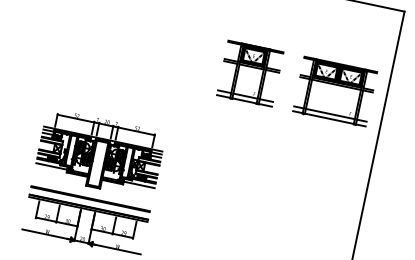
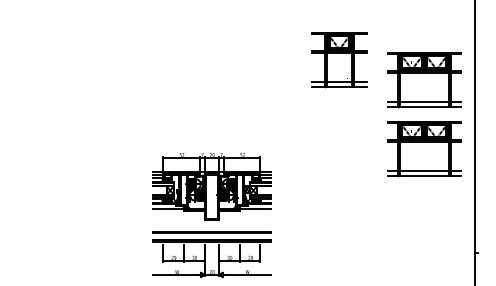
part: (250, 74) -> (339, 60), moved
part: (320, 161) -> (424, 149), added

